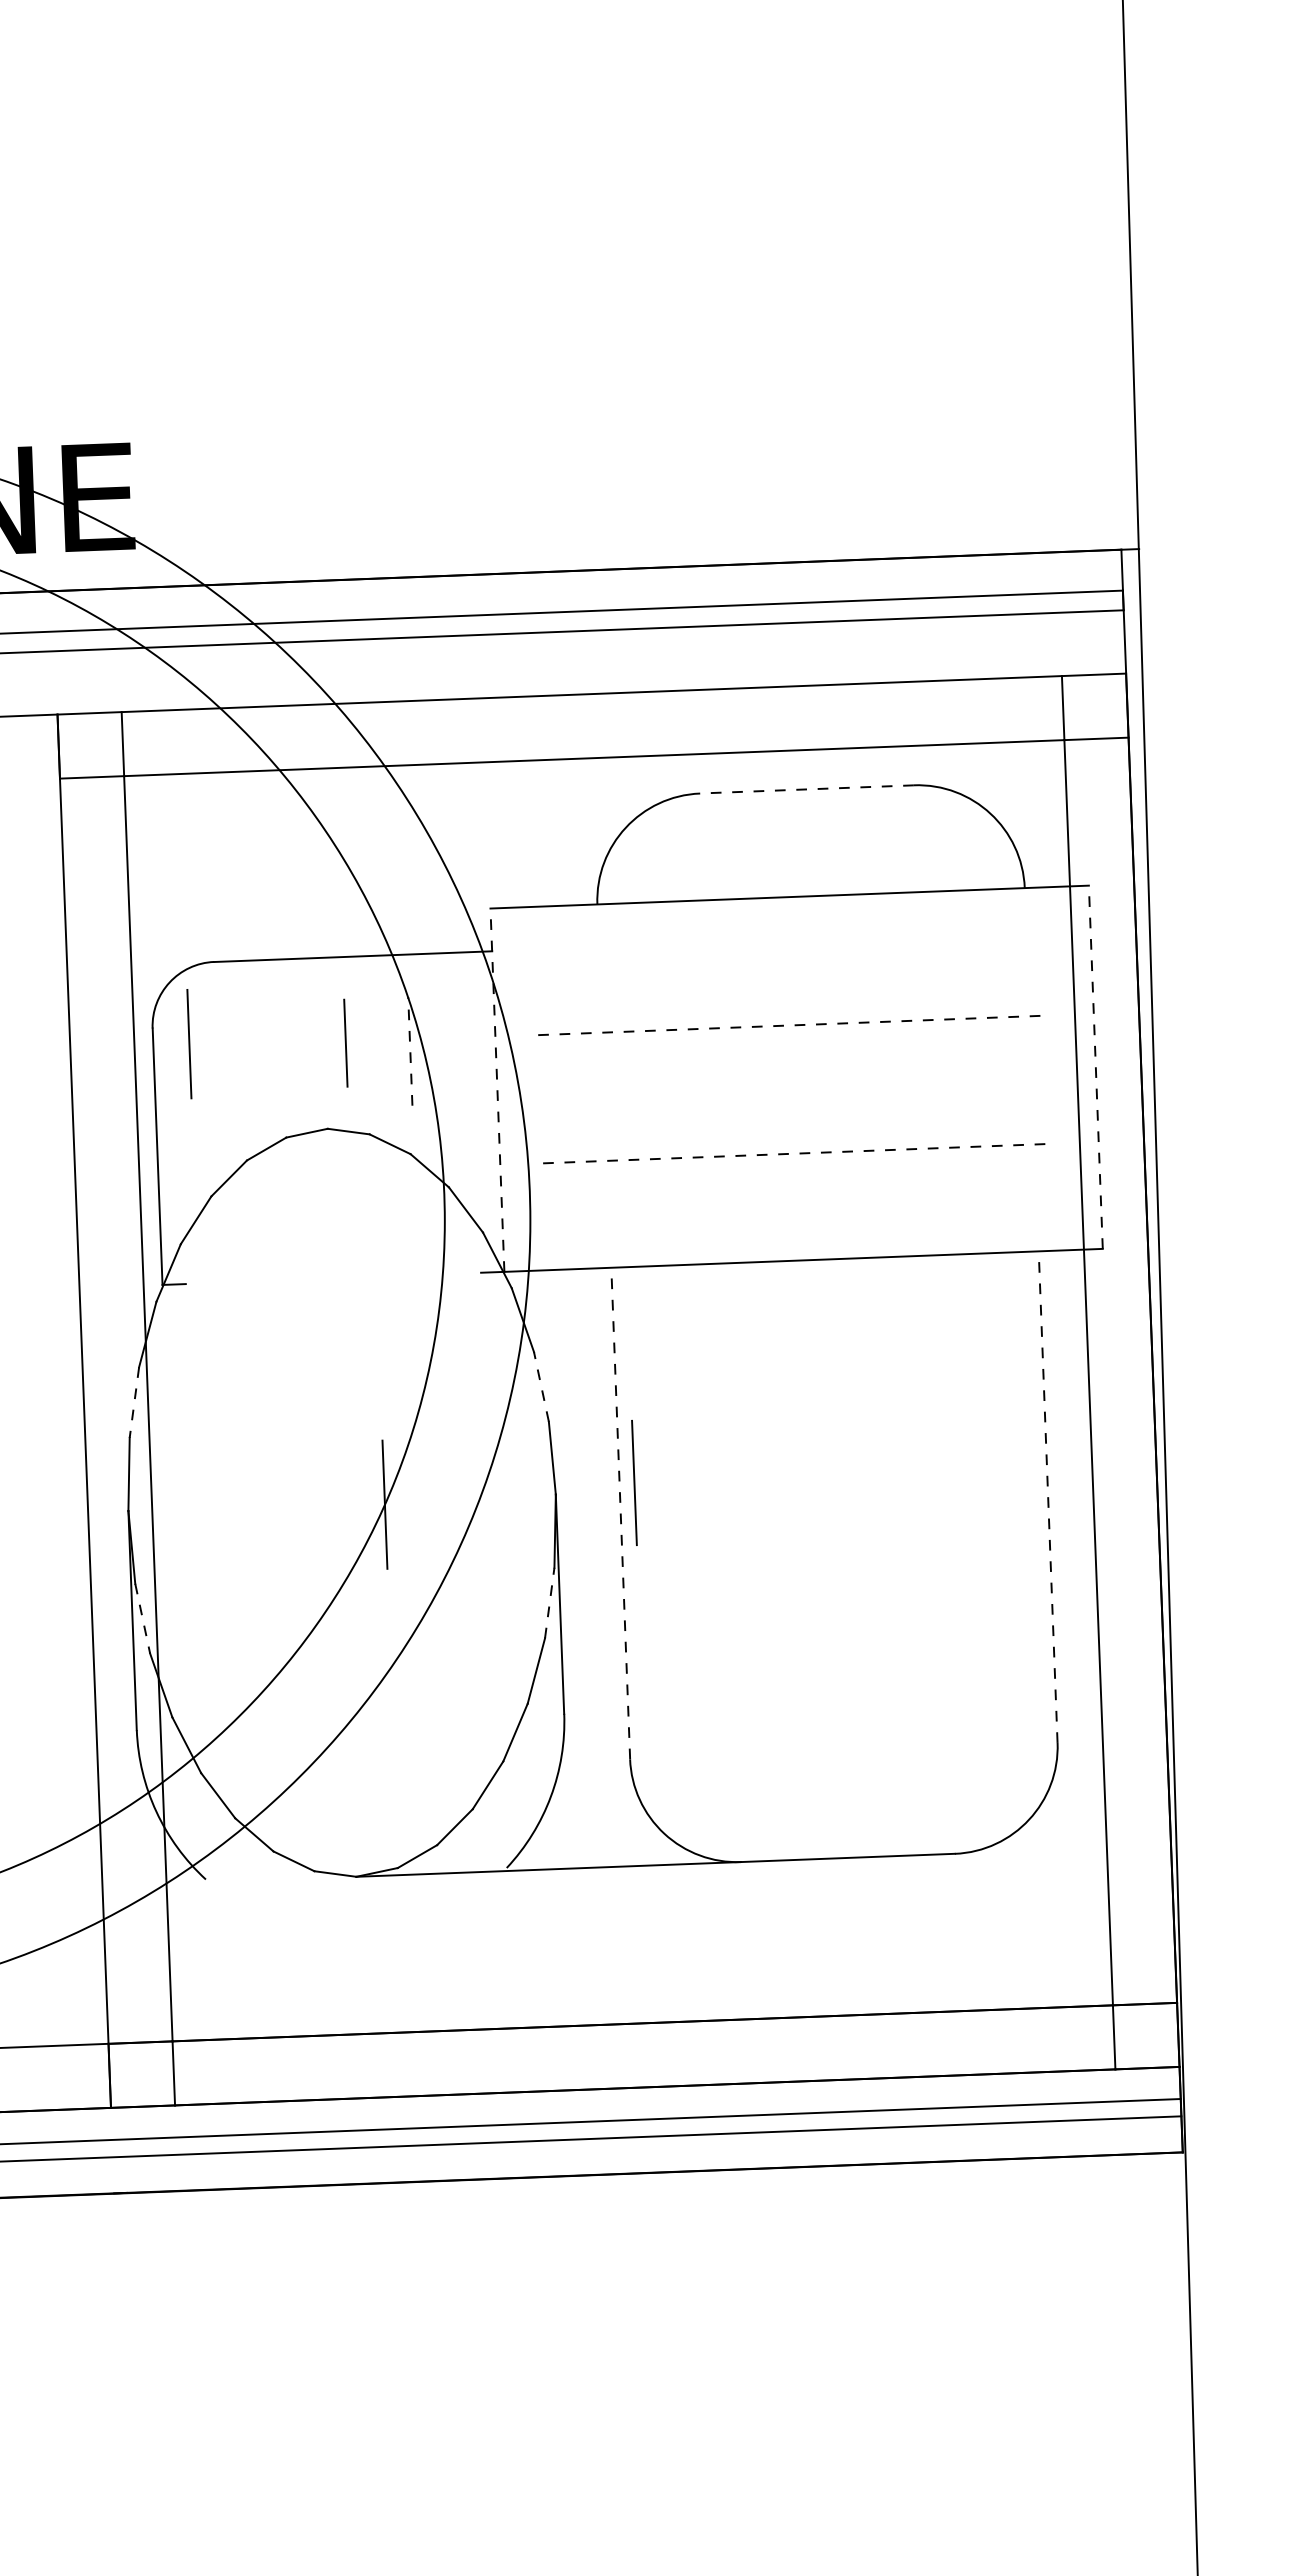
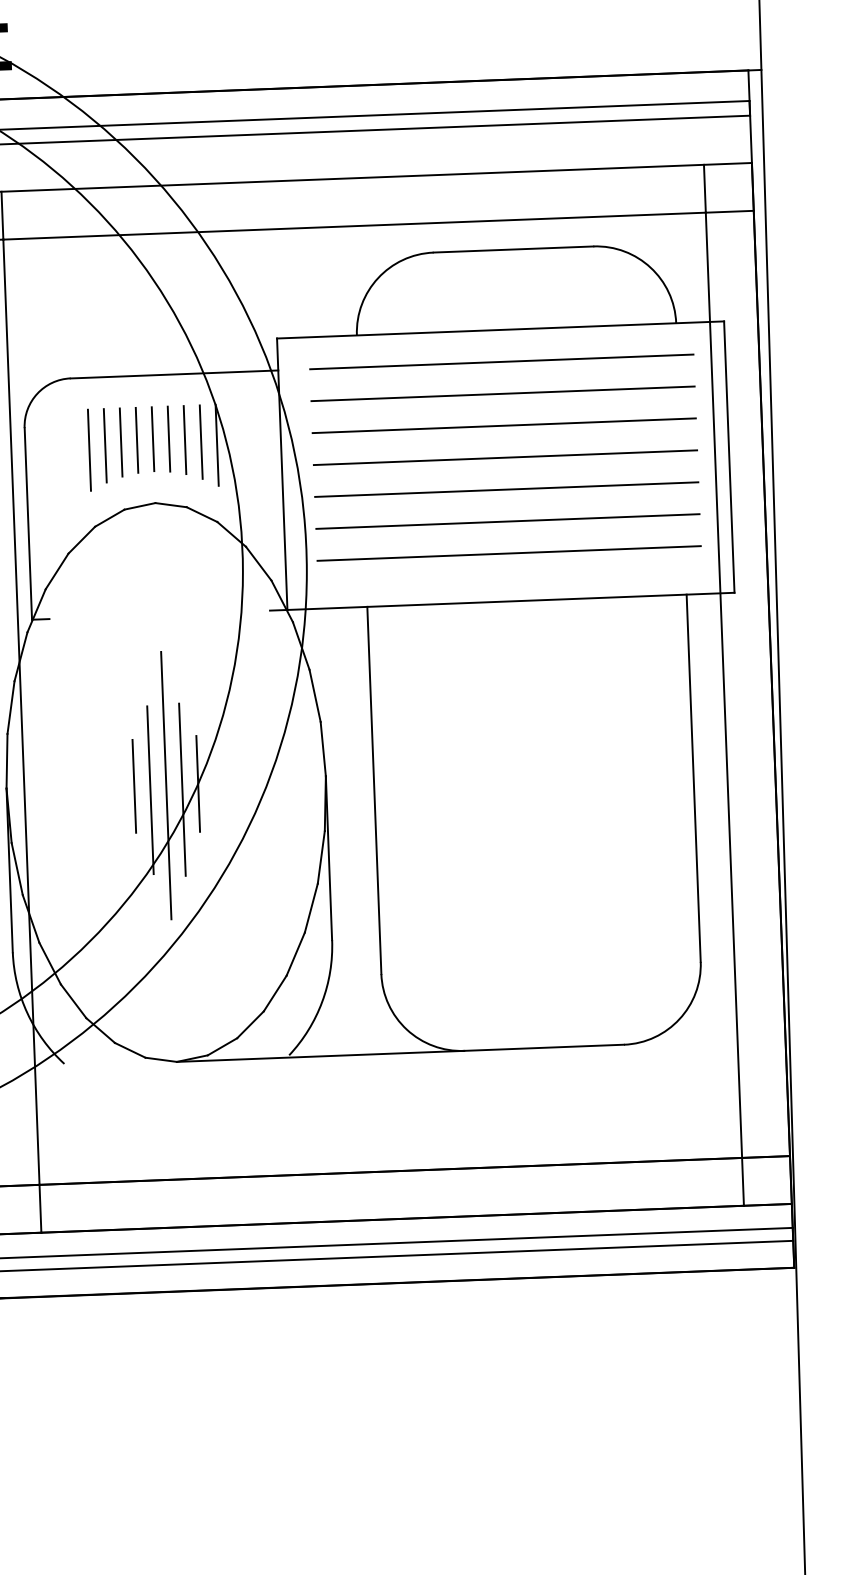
line: (806, 789) -> (513, 249), dashed -> solid
line: (790, 939) -> (501, 361), added
line: (792, 982) -> (502, 393), added
line: (794, 1025) -> (504, 425), dashed -> solid
line: (324, 1043) -> (153, 439), added
line: (189, 1044) -> (89, 450), moved
line: (302, 1044) -> (136, 440), added
line: (367, 1044) -> (185, 440), added
line: (281, 1047) -> (120, 442), added
line: (388, 1047) -> (200, 442), added
line: (410, 1051) -> (217, 445), dashed -> solid
line: (260, 1052) -> (105, 446), added
line: (795, 1067) -> (504, 457), added
line: (1095, 1067) -> (729, 457), dashed -> solid
line: (497, 1090) -> (282, 474), dashed -> solid
line: (797, 1110) -> (506, 489), added
line: (799, 1153) -> (507, 521), dashed -> solid
line: (800, 1196) -> (508, 553), added
line: (541, 1386) -> (315, 695), dashed -> solid
line: (134, 1402) -> (11, 707), dashed -> solid
line: (634, 1482) -> (134, 785), moved
line: (1048, 1497) -> (693, 778), dashed -> solid
line: (342, 1506) -> (166, 785), added
line: (320, 1512) -> (150, 789), added
line: (363, 1512) -> (182, 789), added
line: (620, 1513) -> (374, 790), dashed -> solid
line: (549, 1603) -> (321, 857), dashed -> solid
line: (142, 1618) -> (17, 868), dashed -> solid

